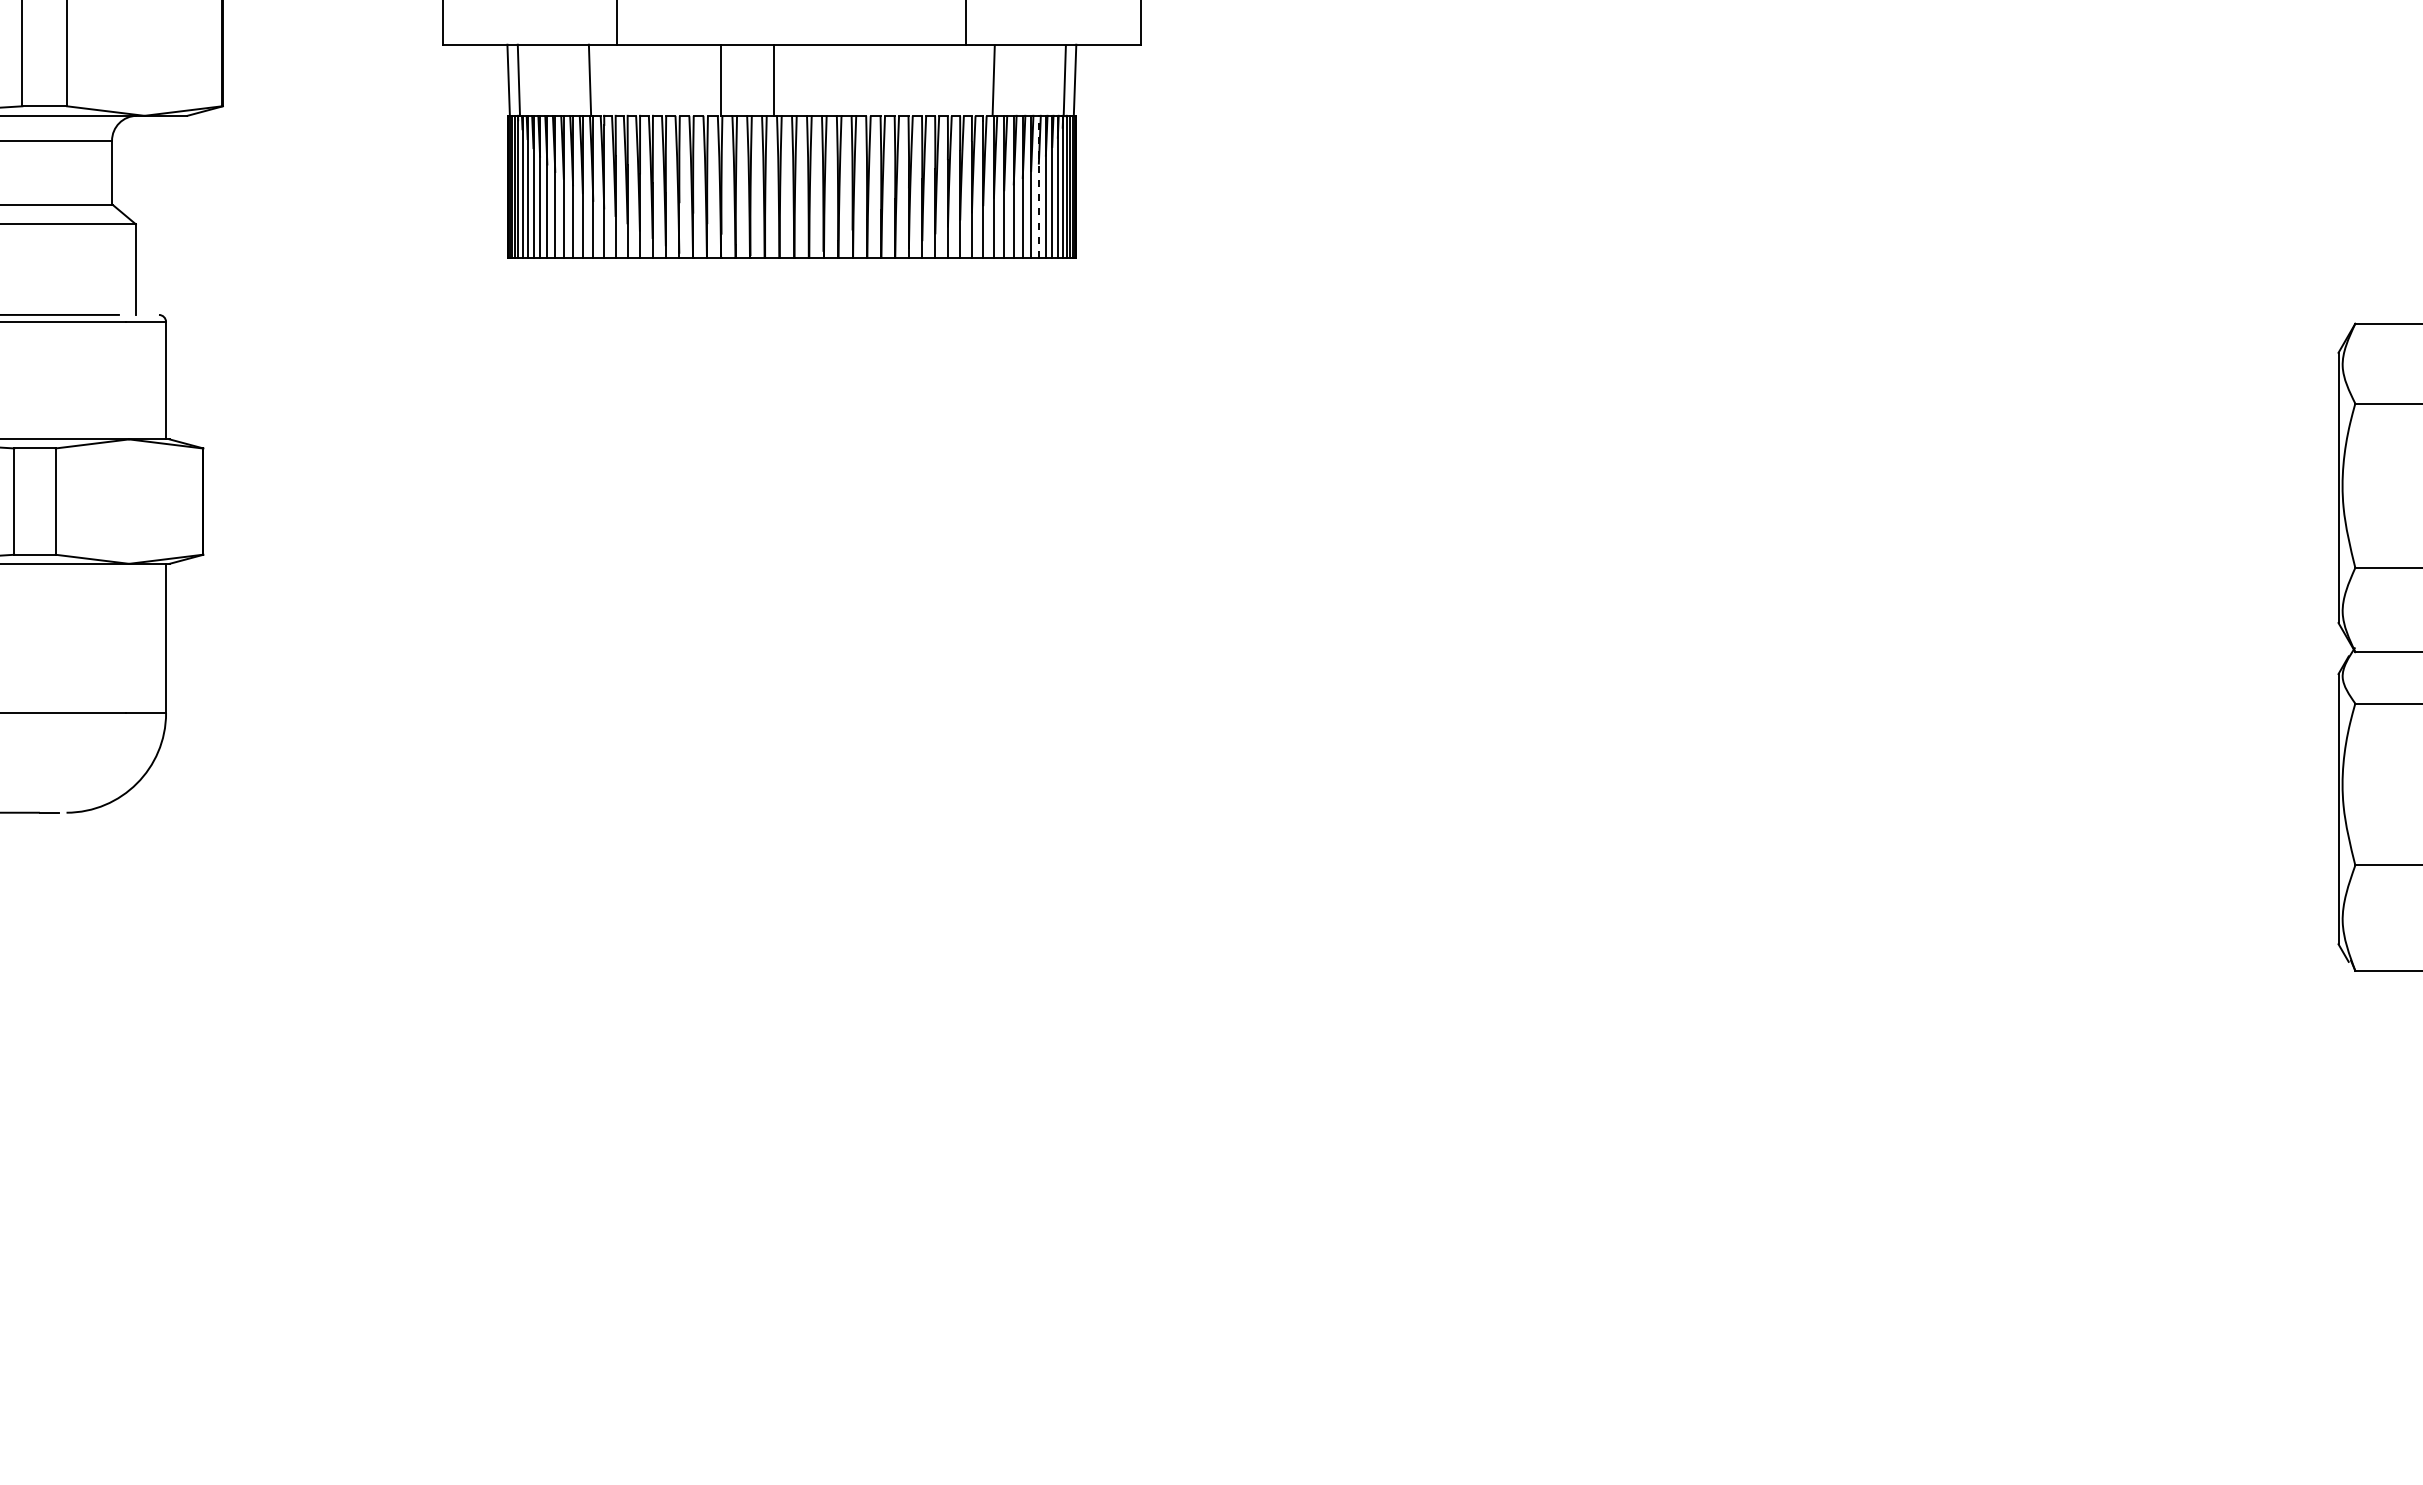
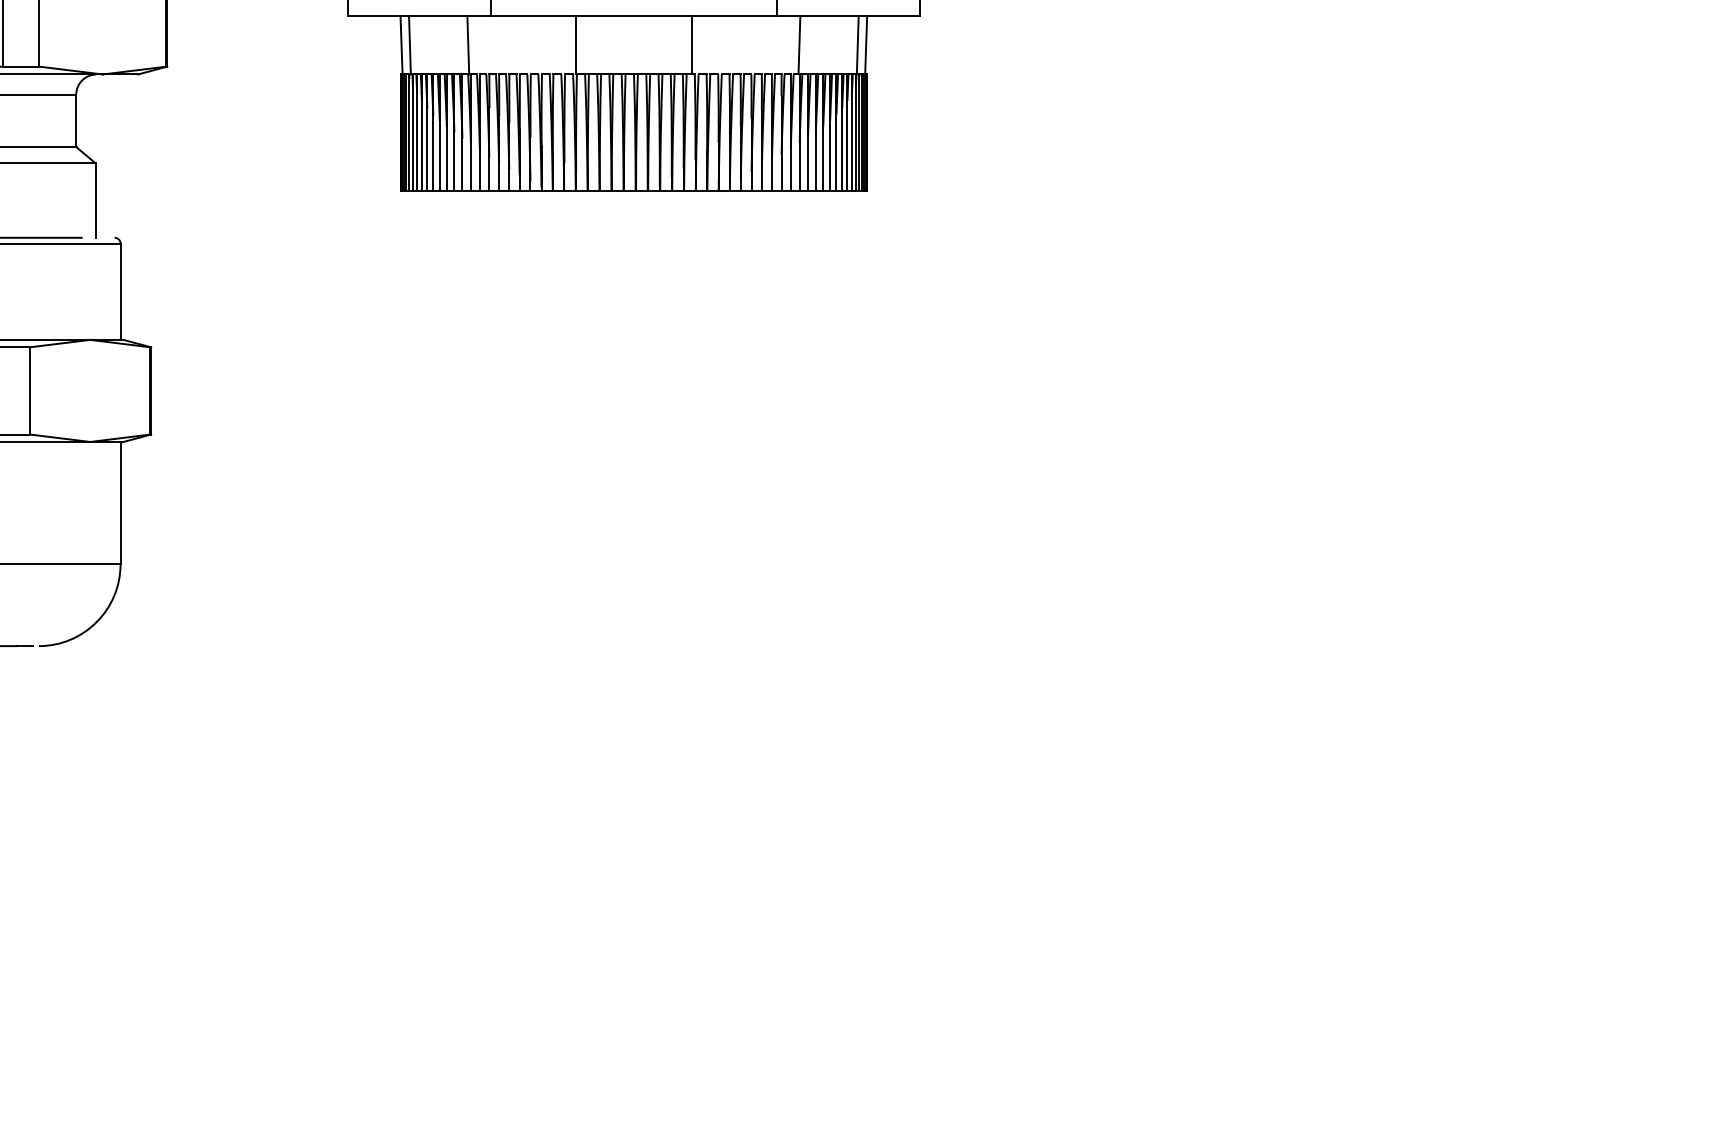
line: (773, 79) -> (691, 44), moved
line: (1038, 186) -> (836, 132), dashed -> solid

